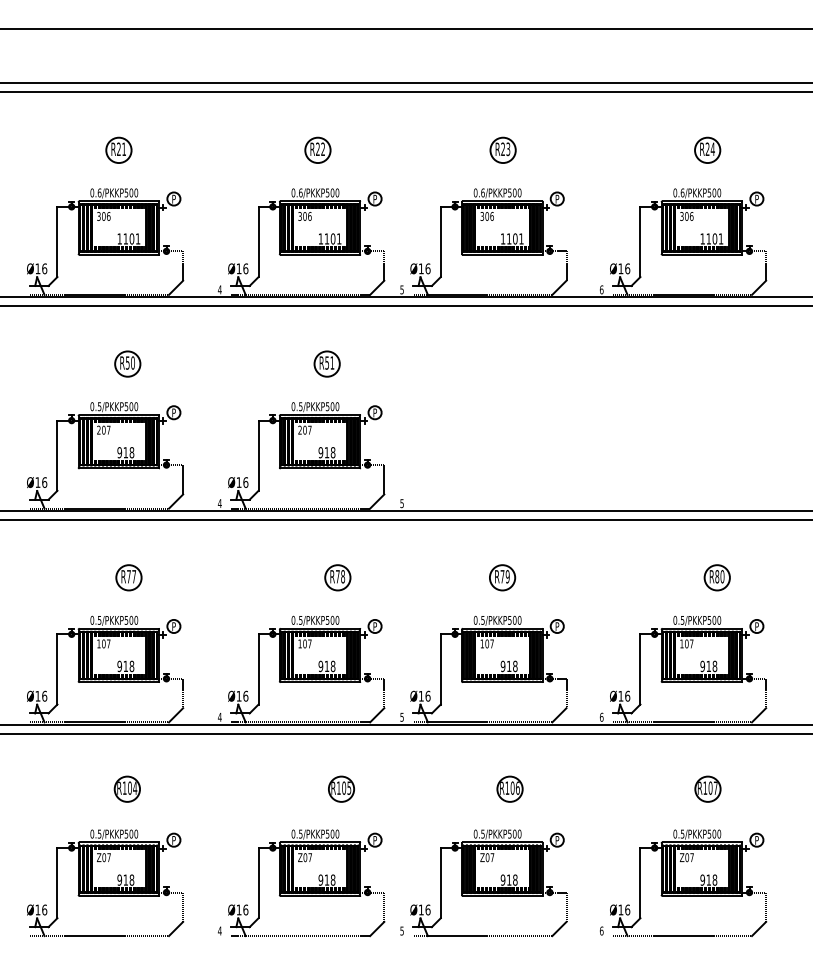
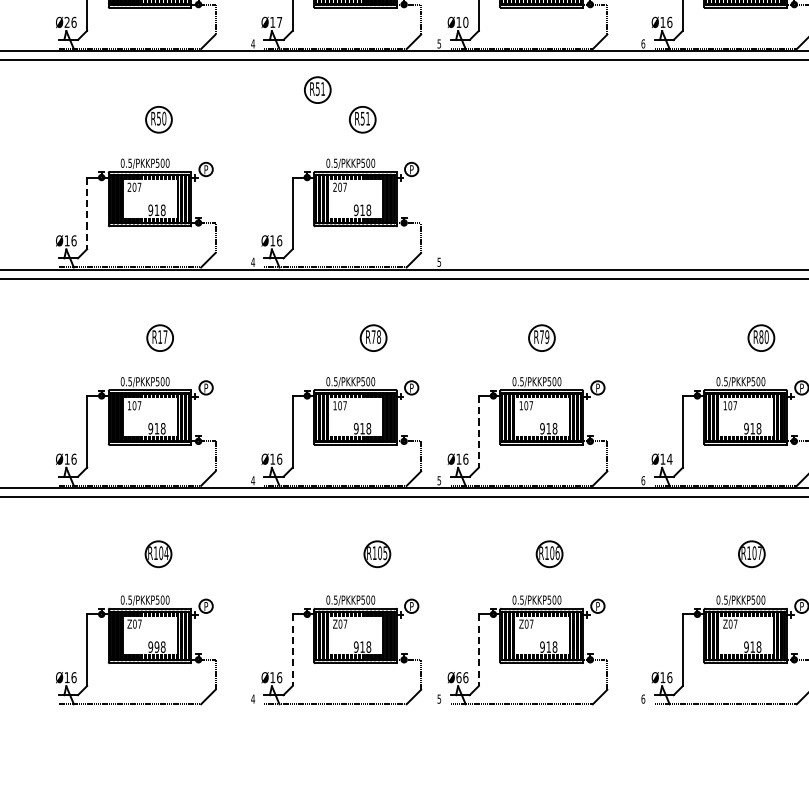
text: (37, 268) -> (66, 22), Ø16 -> Ø26
text: (245, 268) -> (279, 22), Ø16 -> Ø17
text: (427, 268) -> (465, 22), Ø16 -> Ø10
part: (282, 334) -> (317, 89), added
line: (57, 456) -> (87, 214), solid -> dashed
text: (128, 576) -> (159, 336), R77 -> R17
line: (440, 669) -> (478, 431), solid -> dashed
text: (627, 695) -> (669, 458), Ø16 -> Ø14
text: (125, 879) -> (156, 646), 918 -> 998
line: (258, 883) -> (292, 650), solid -> dashed
line: (440, 883) -> (478, 650), solid -> dashed
text: (420, 909) -> (458, 677), Ø16 -> Ø66

